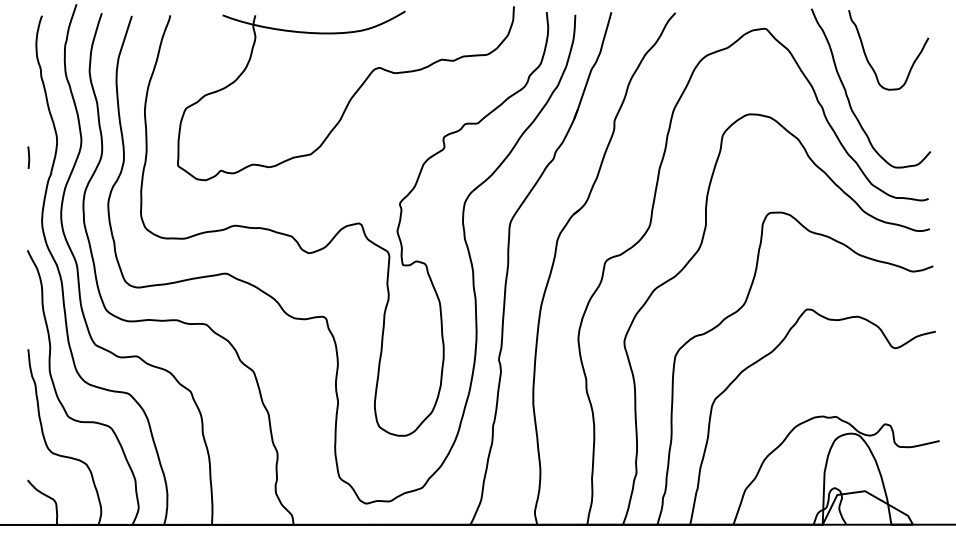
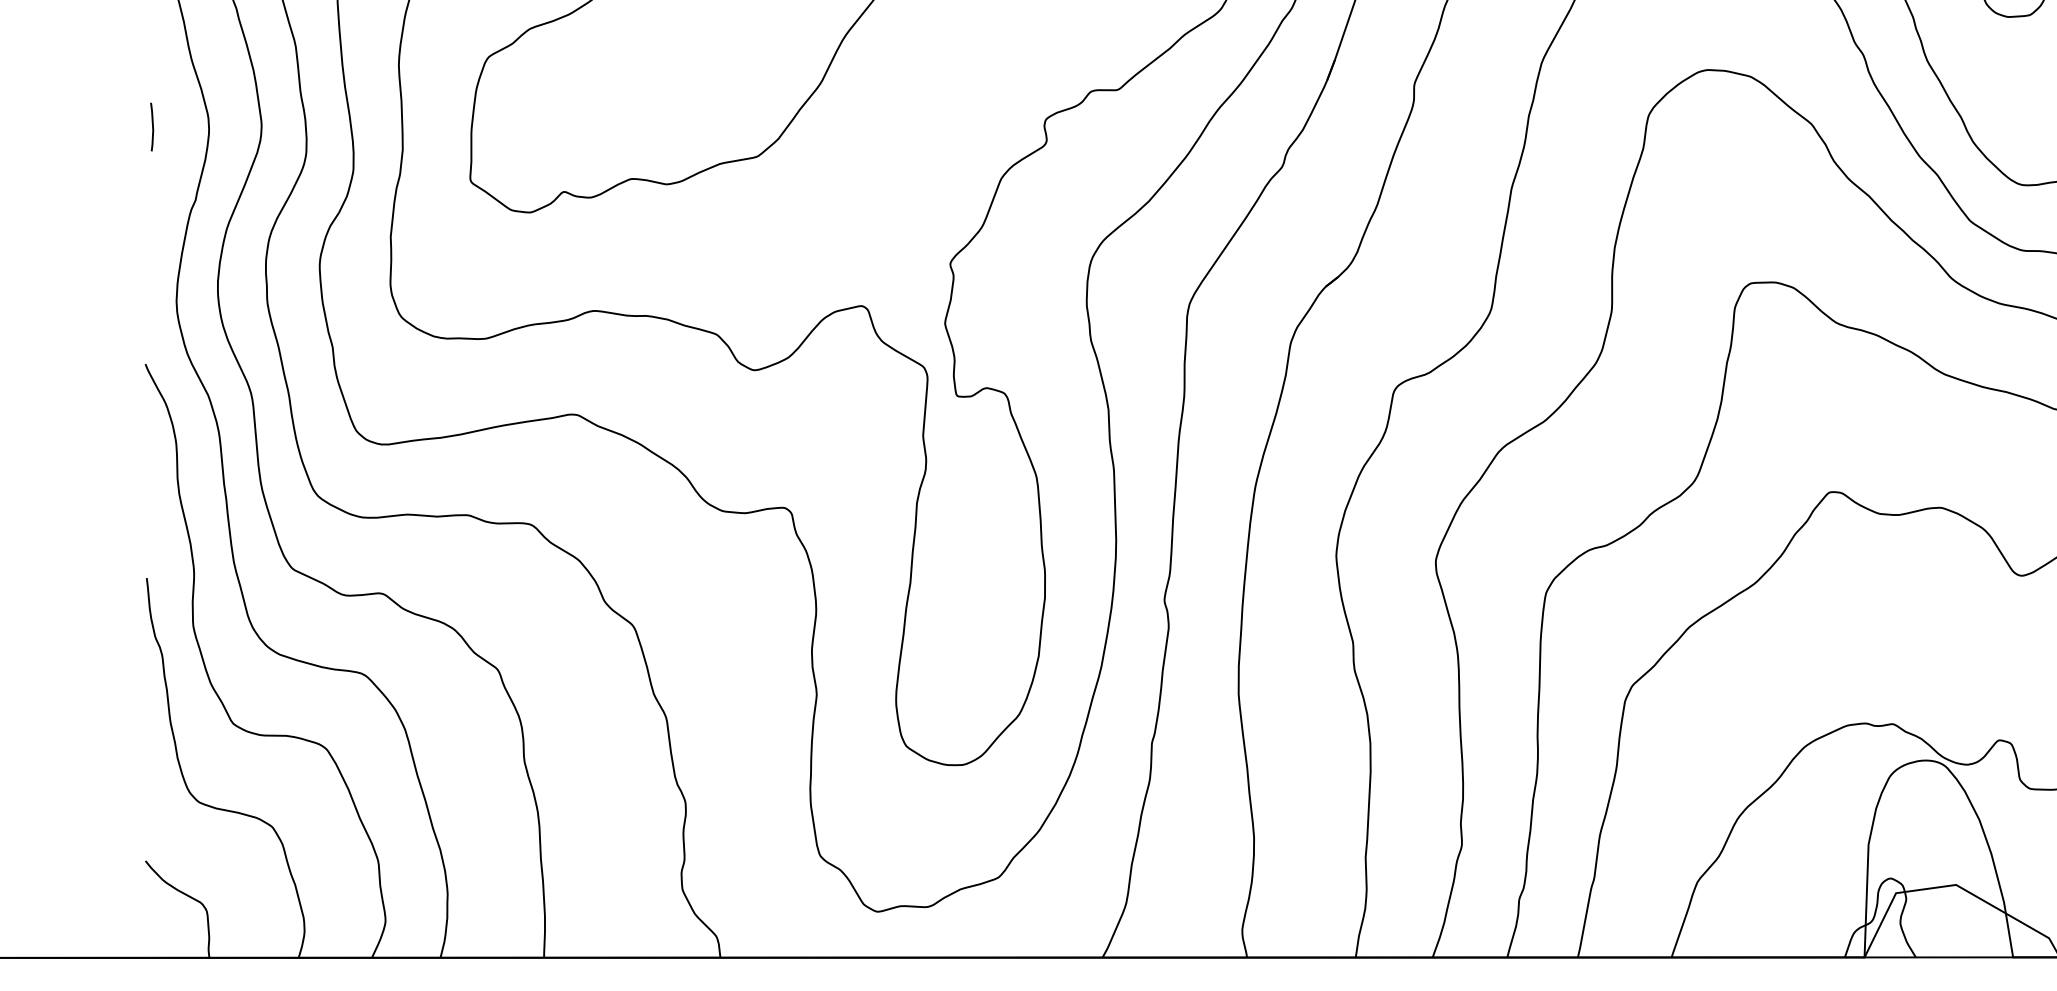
line: (28, 157) -> (151, 126), moved

